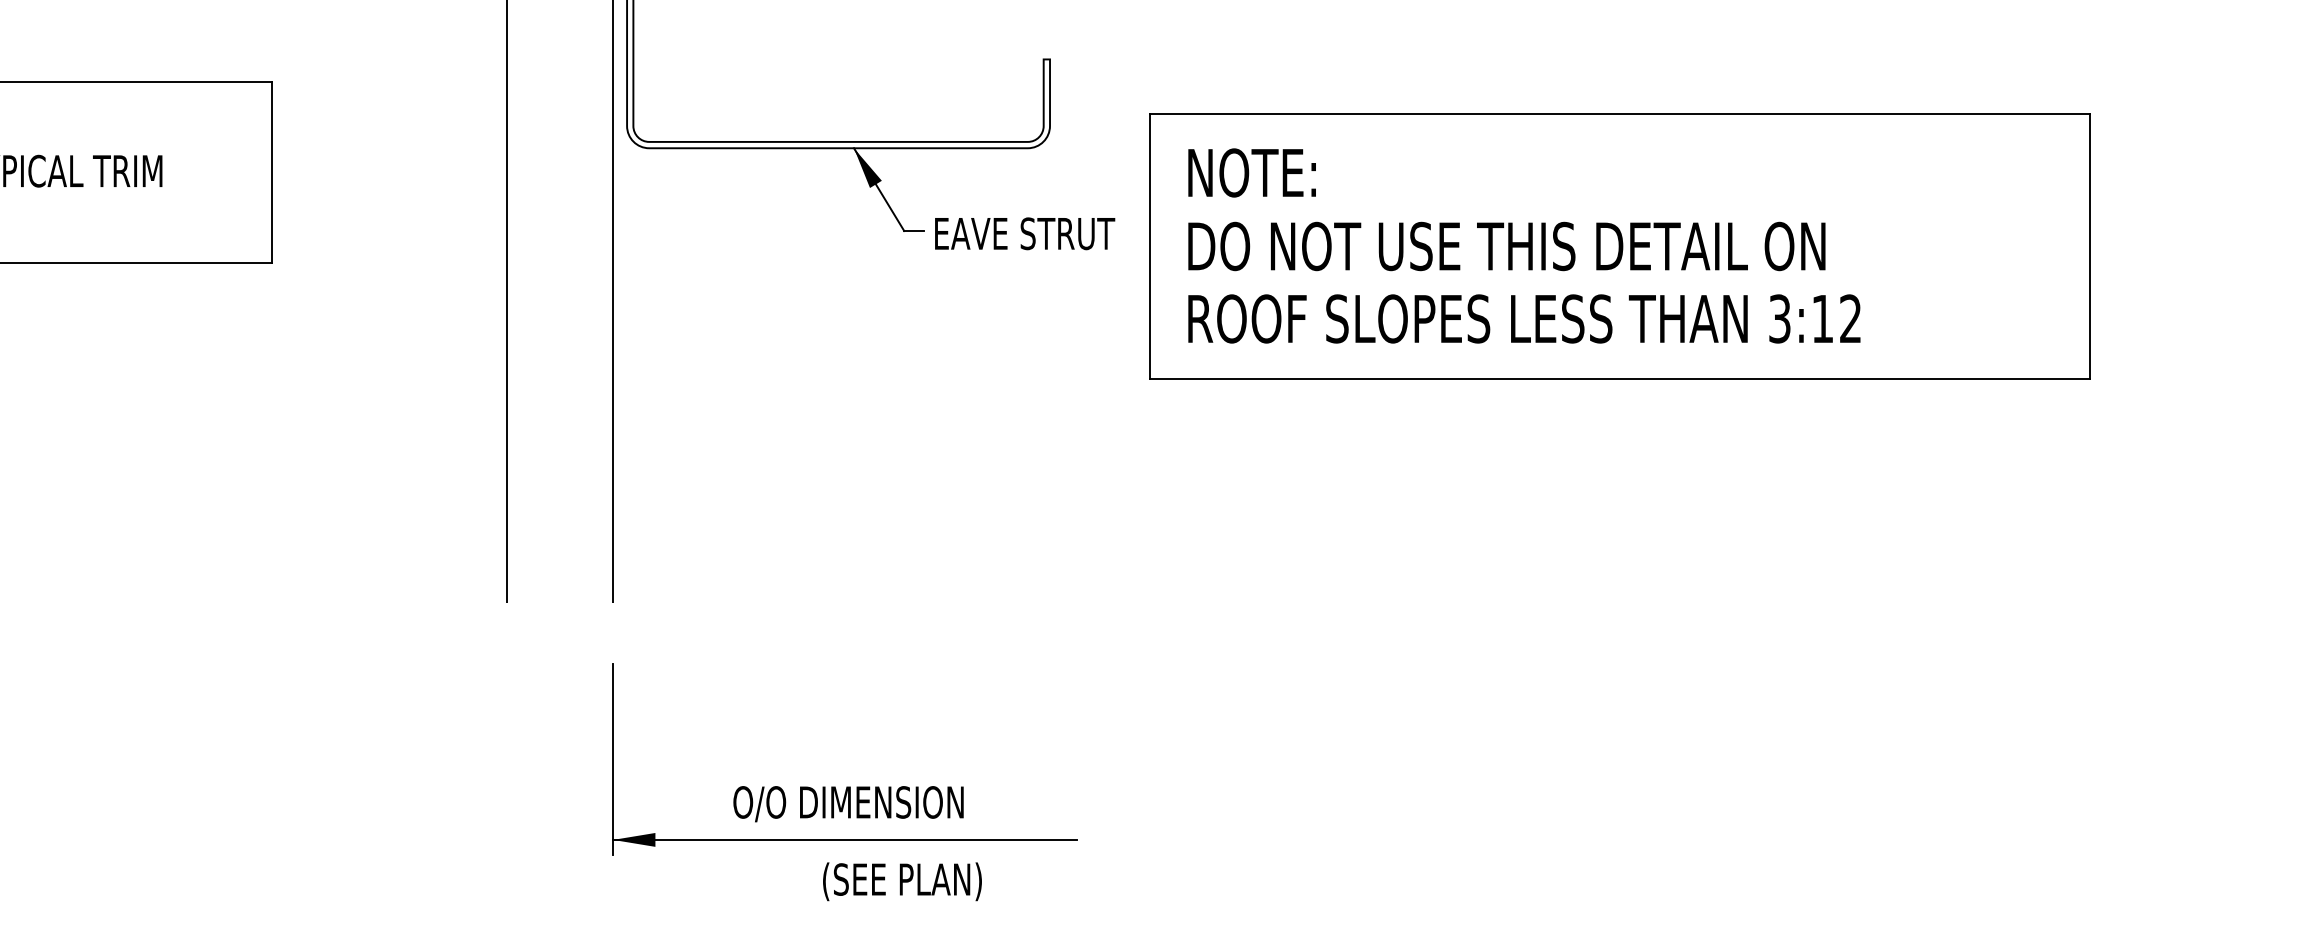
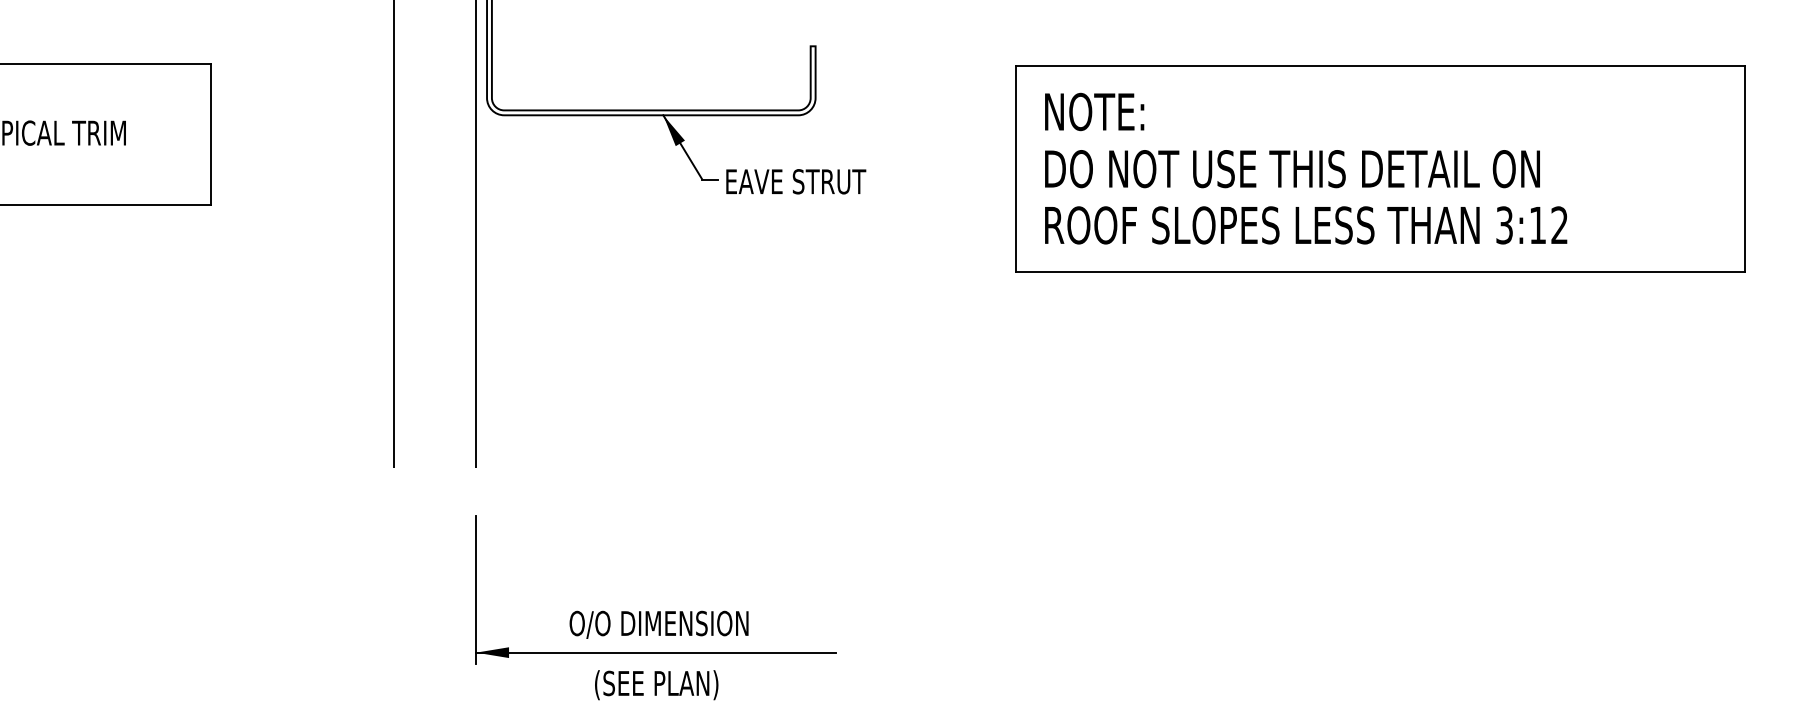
part: (1619, 246) -> (1380, 169), moved
text: (902, 881) -> (656, 684), moved

